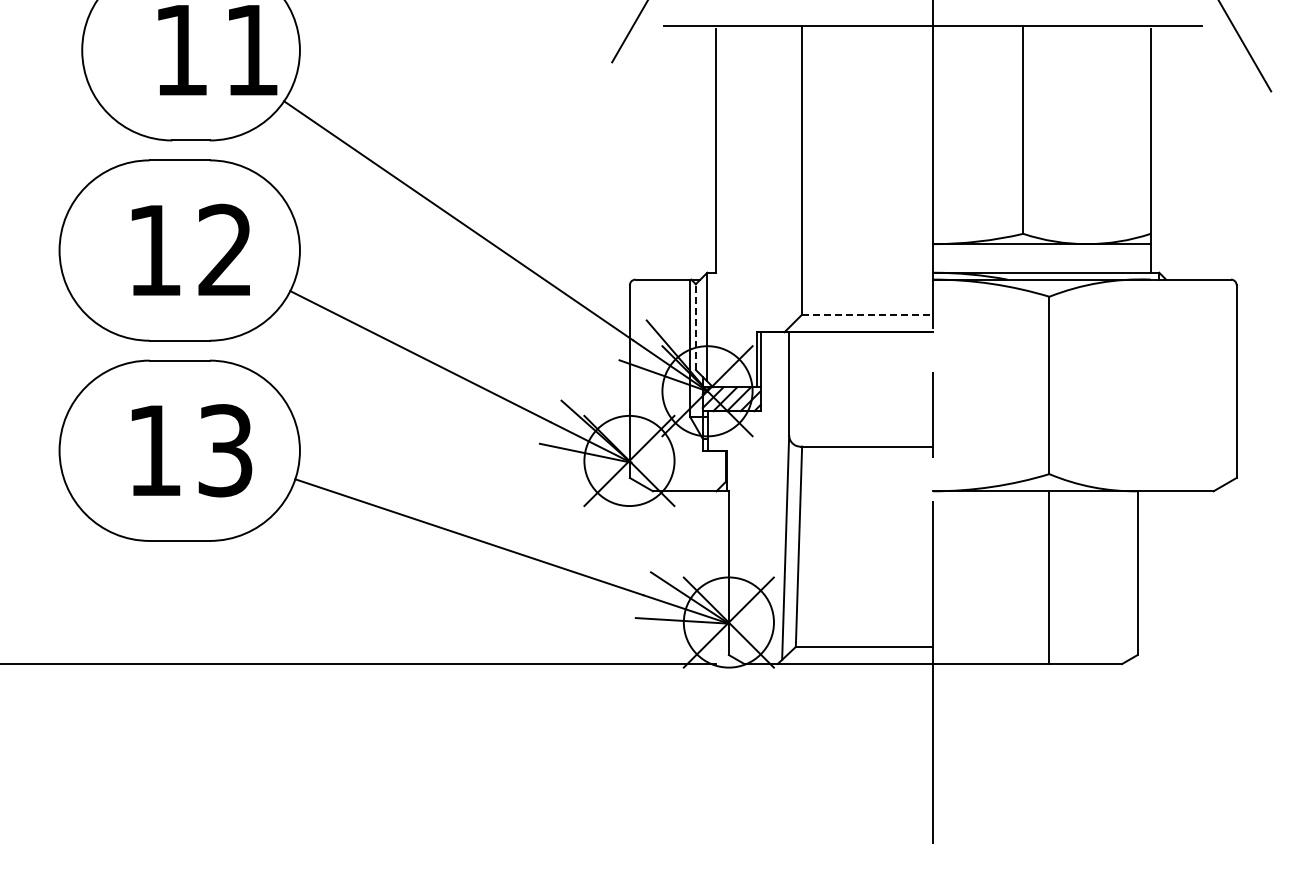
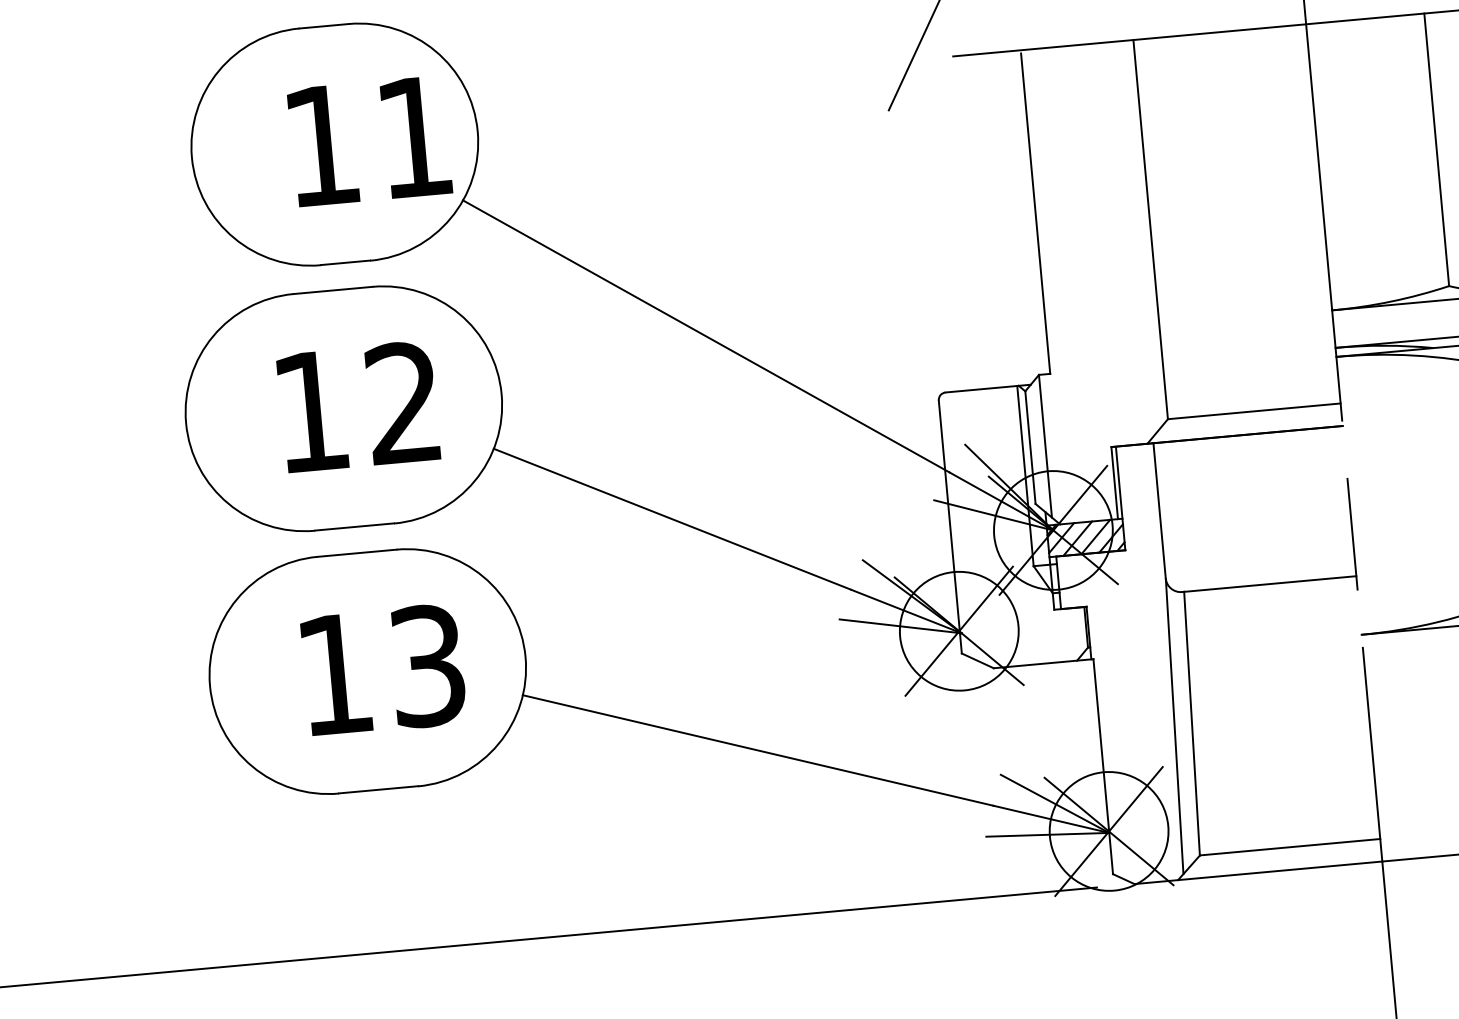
line: (867, 315) -> (1254, 411), dashed -> solid
line: (695, 327) -> (1030, 448), dashed -> solid

